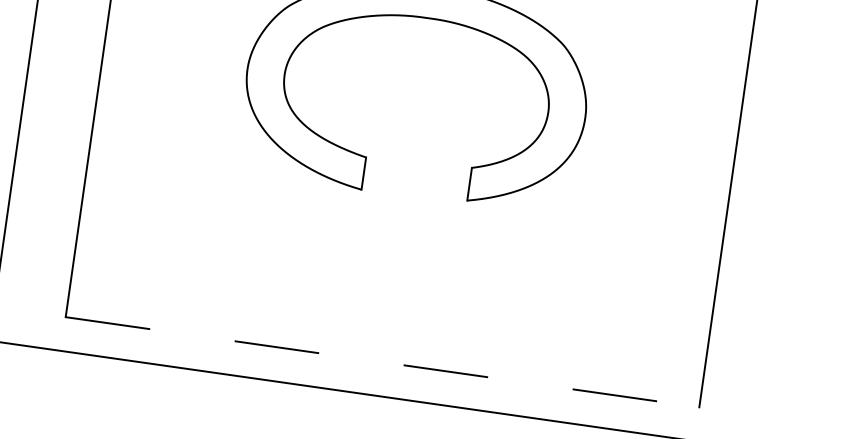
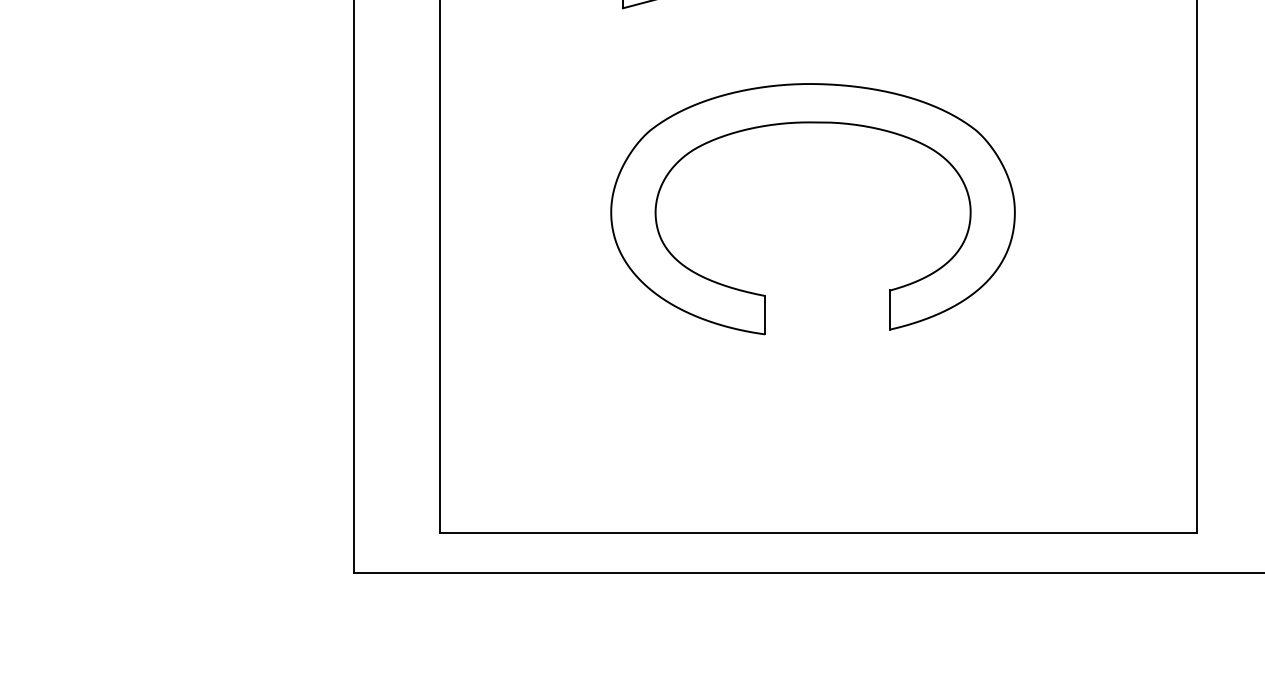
line: (382, 361) -> (818, 532), dashed -> solid

